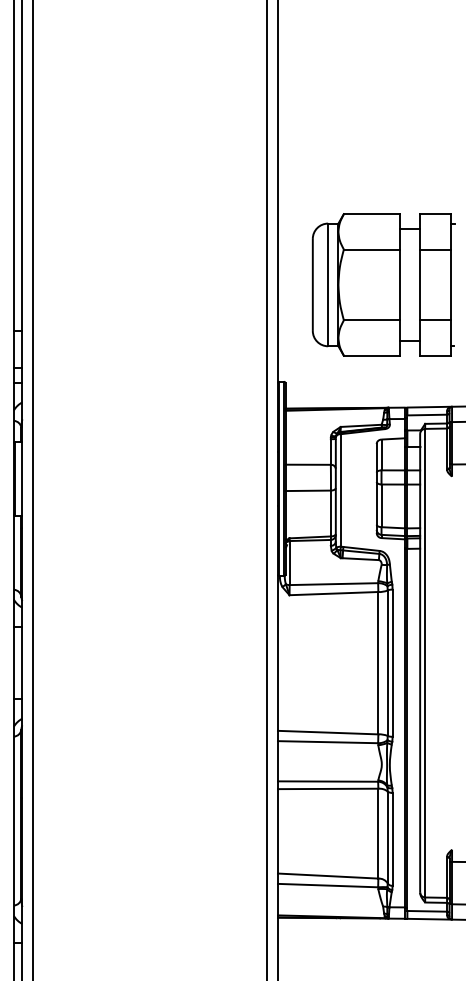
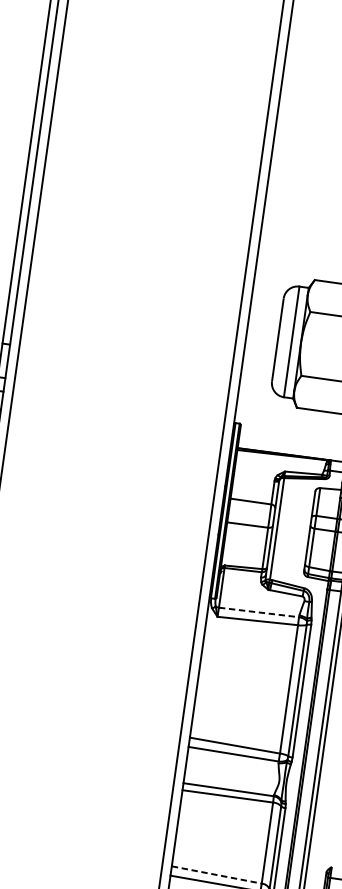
line: (334, 584) -> (259, 612), solid -> dashed
line: (328, 876) -> (217, 875), solid -> dashed

